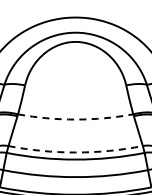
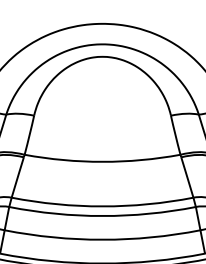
arc: (75, 119) -> (102, 161), dashed -> solid
arc: (75, 152) -> (102, 206), dashed -> solid

